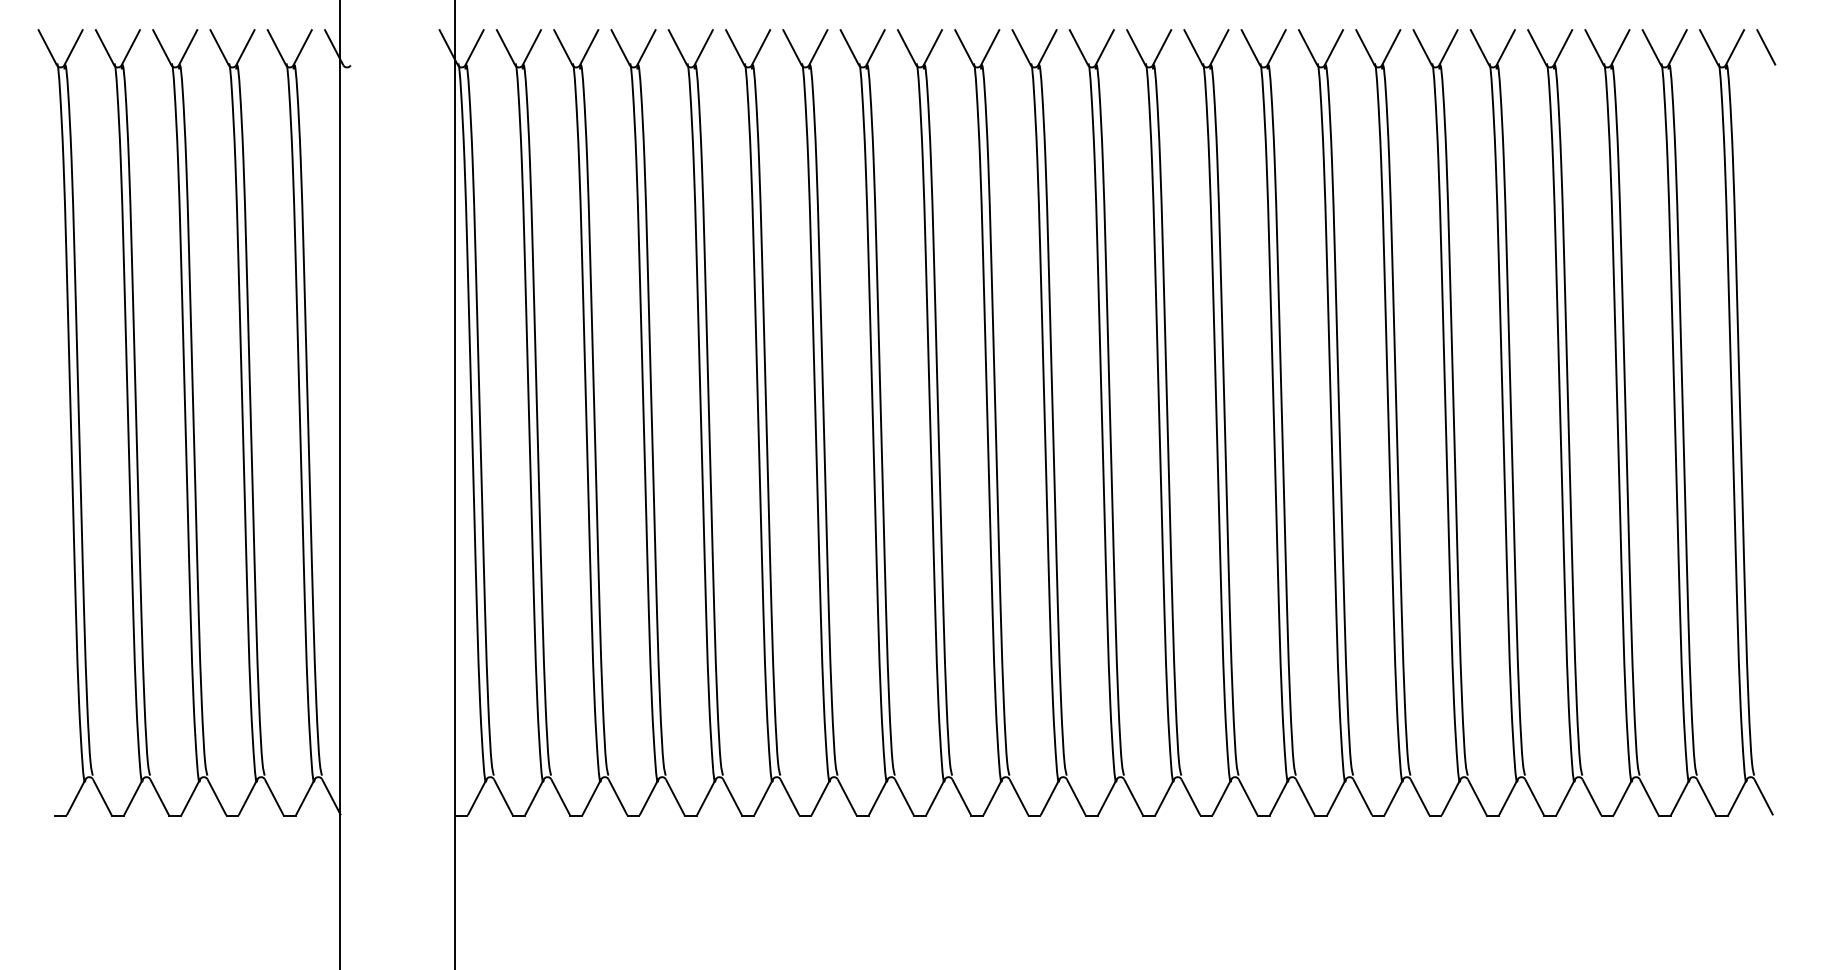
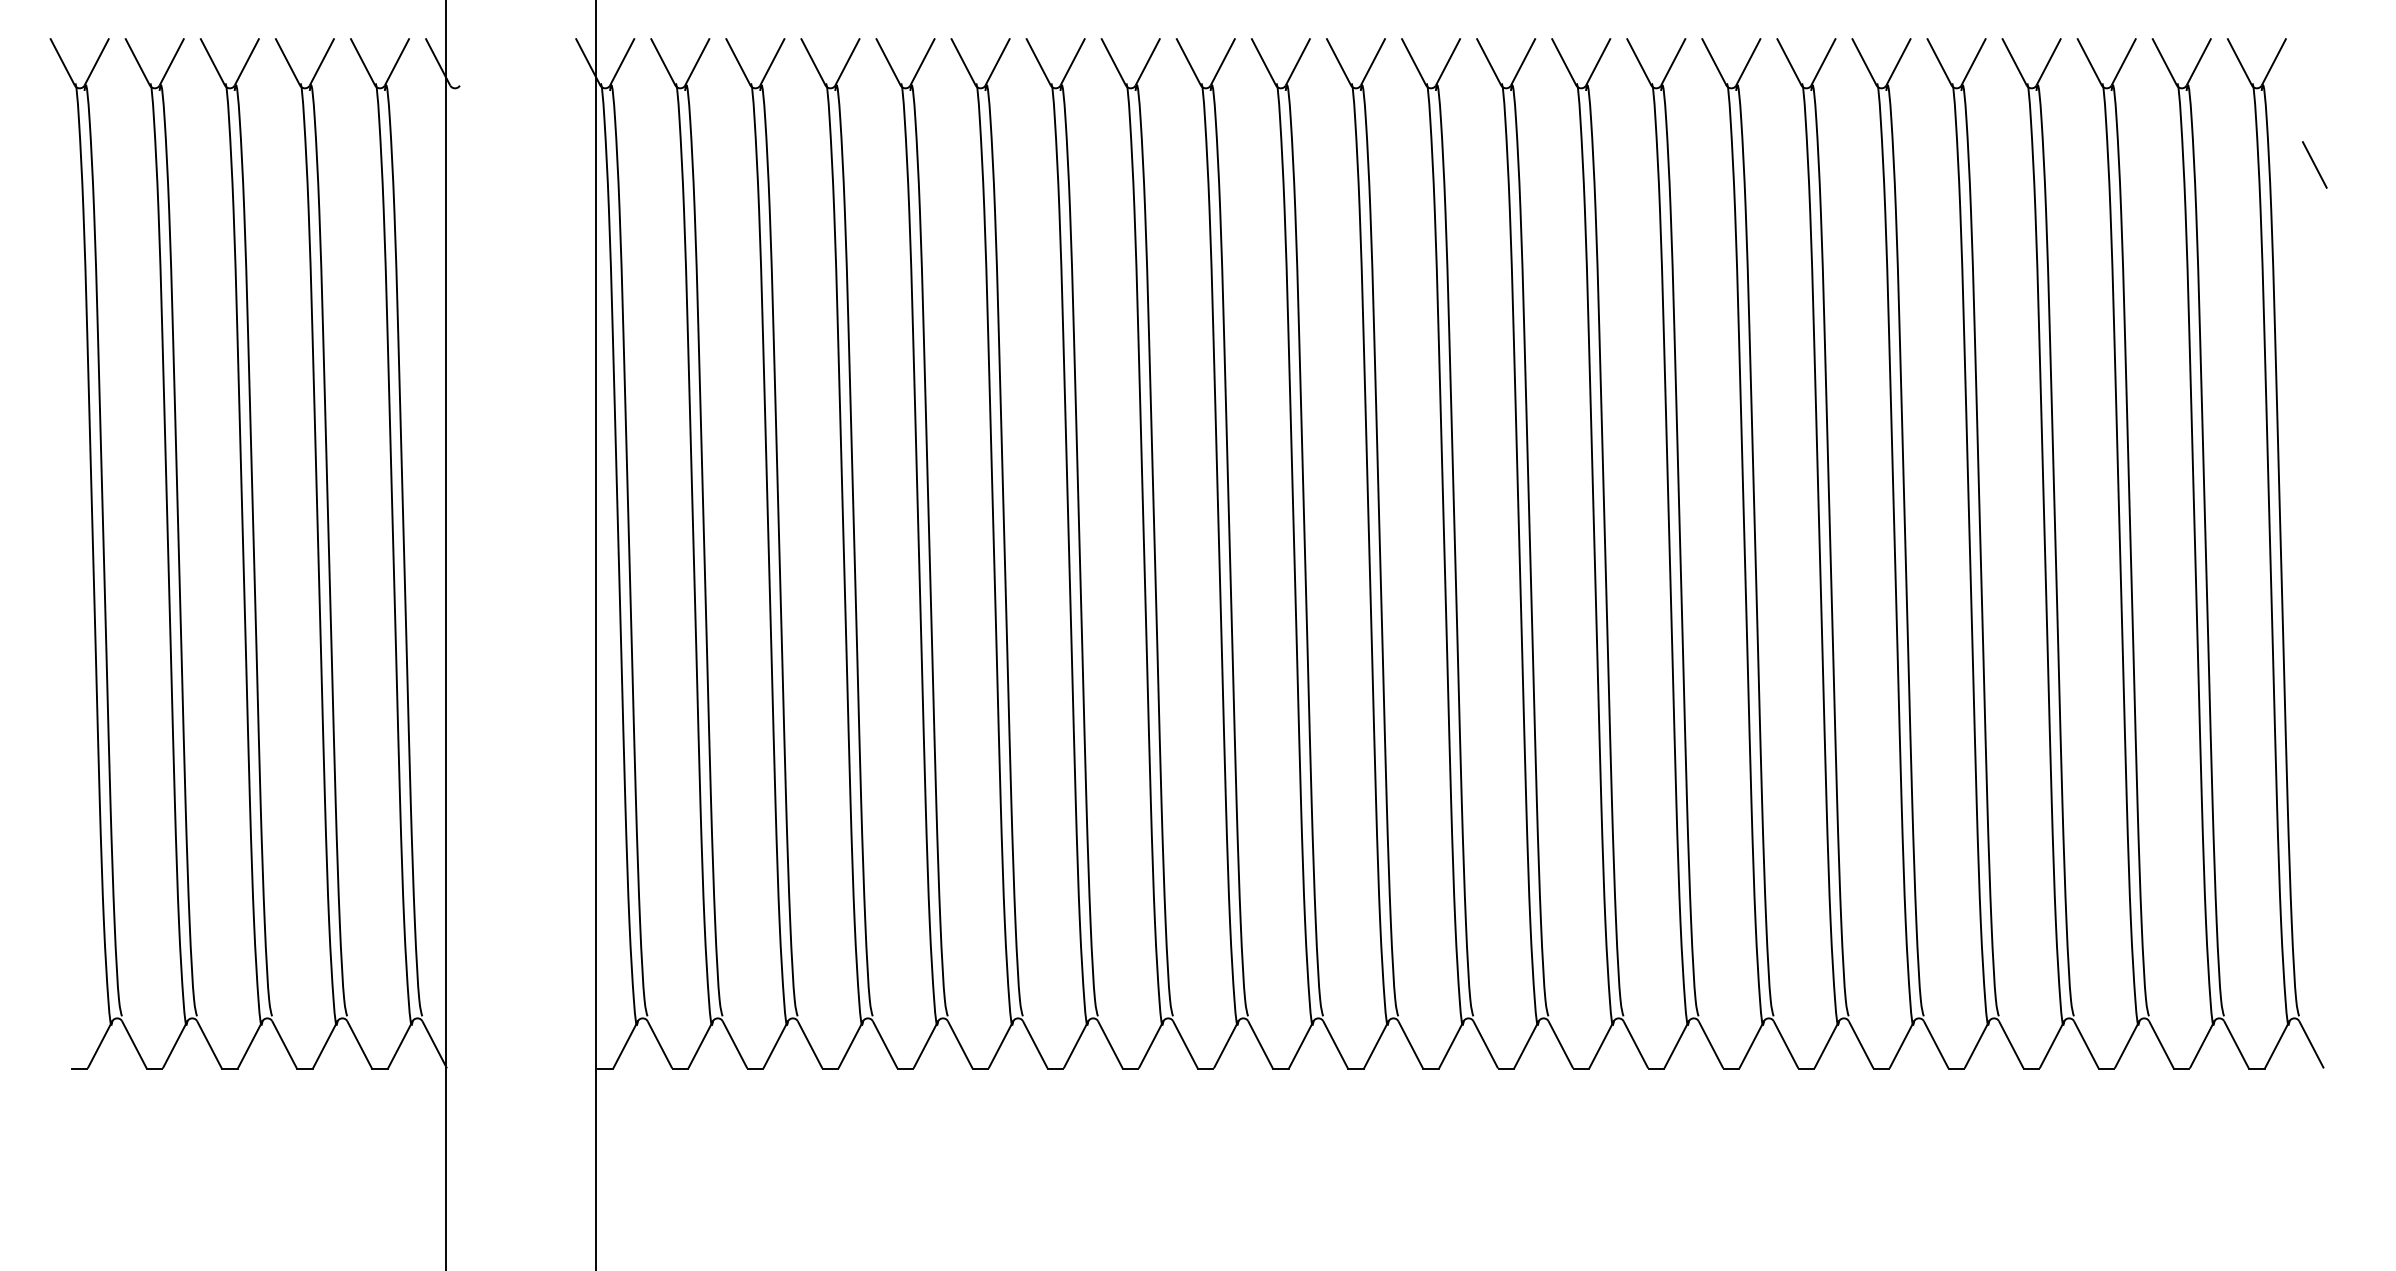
line: (1766, 46) -> (2314, 164), moved

